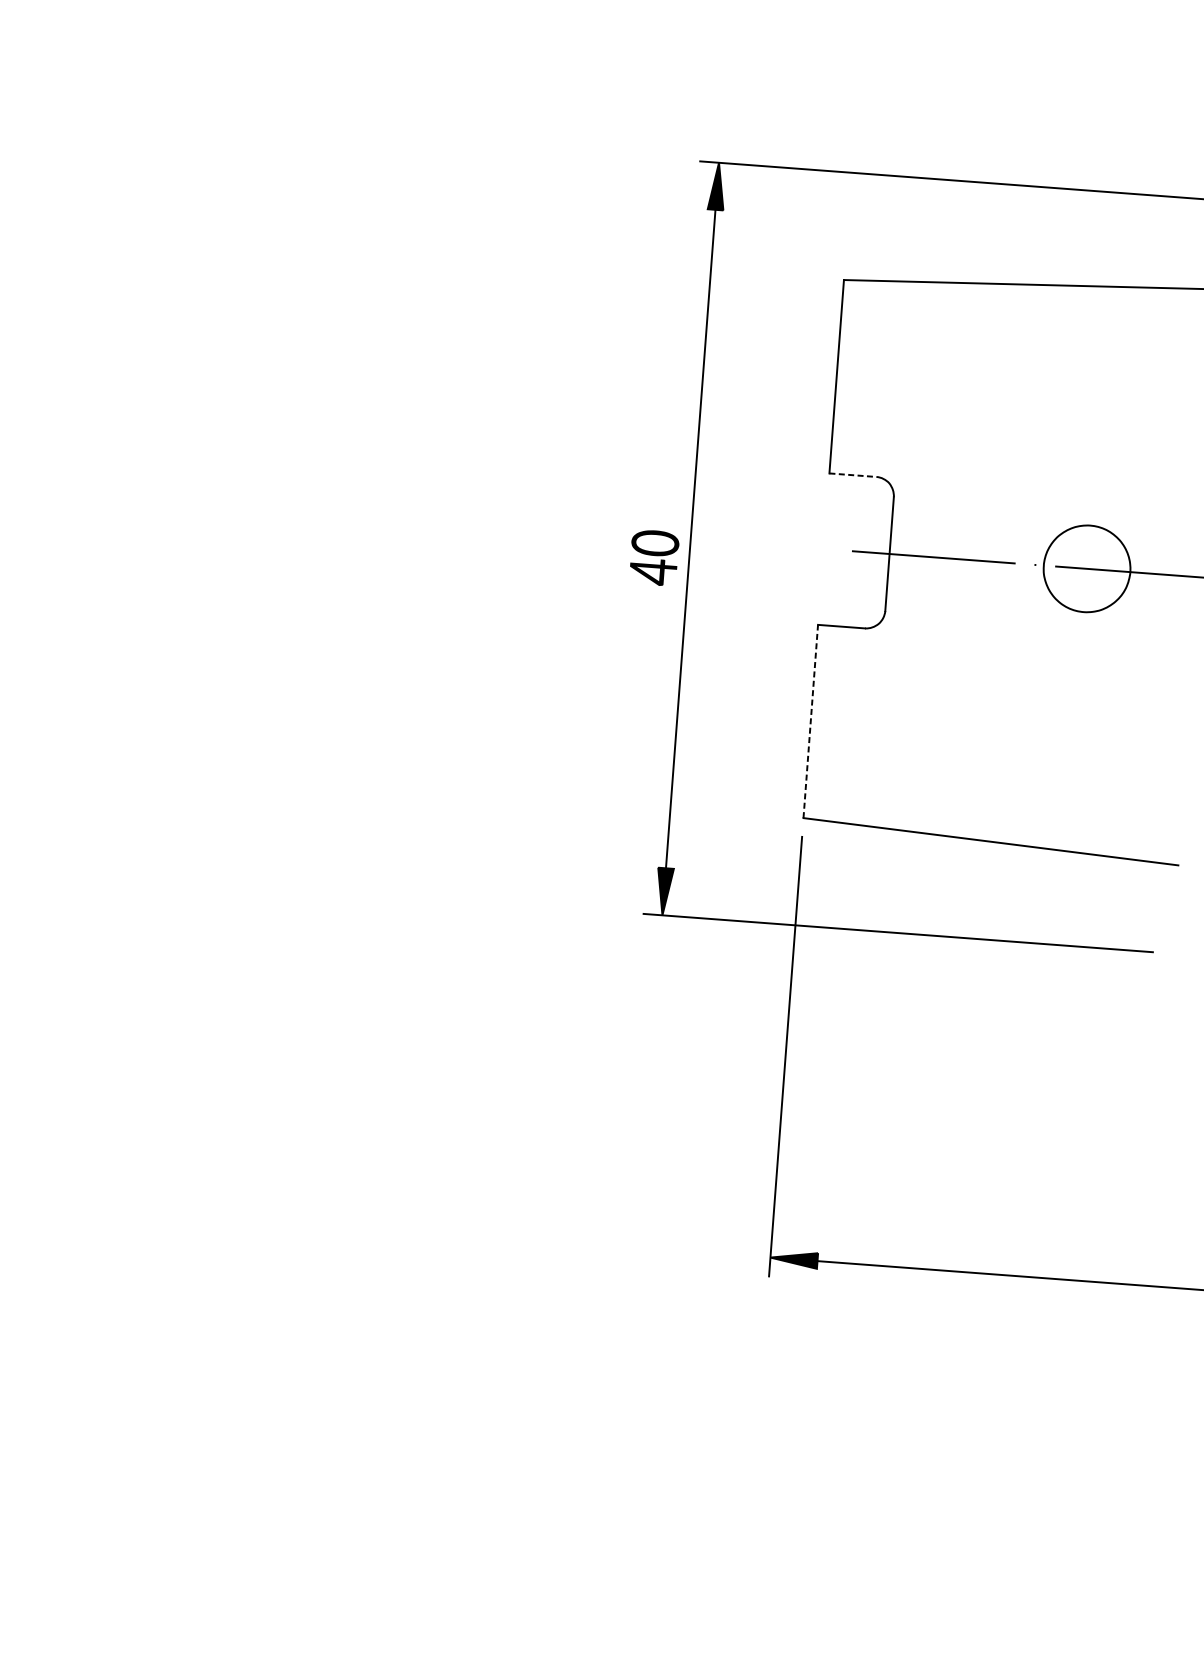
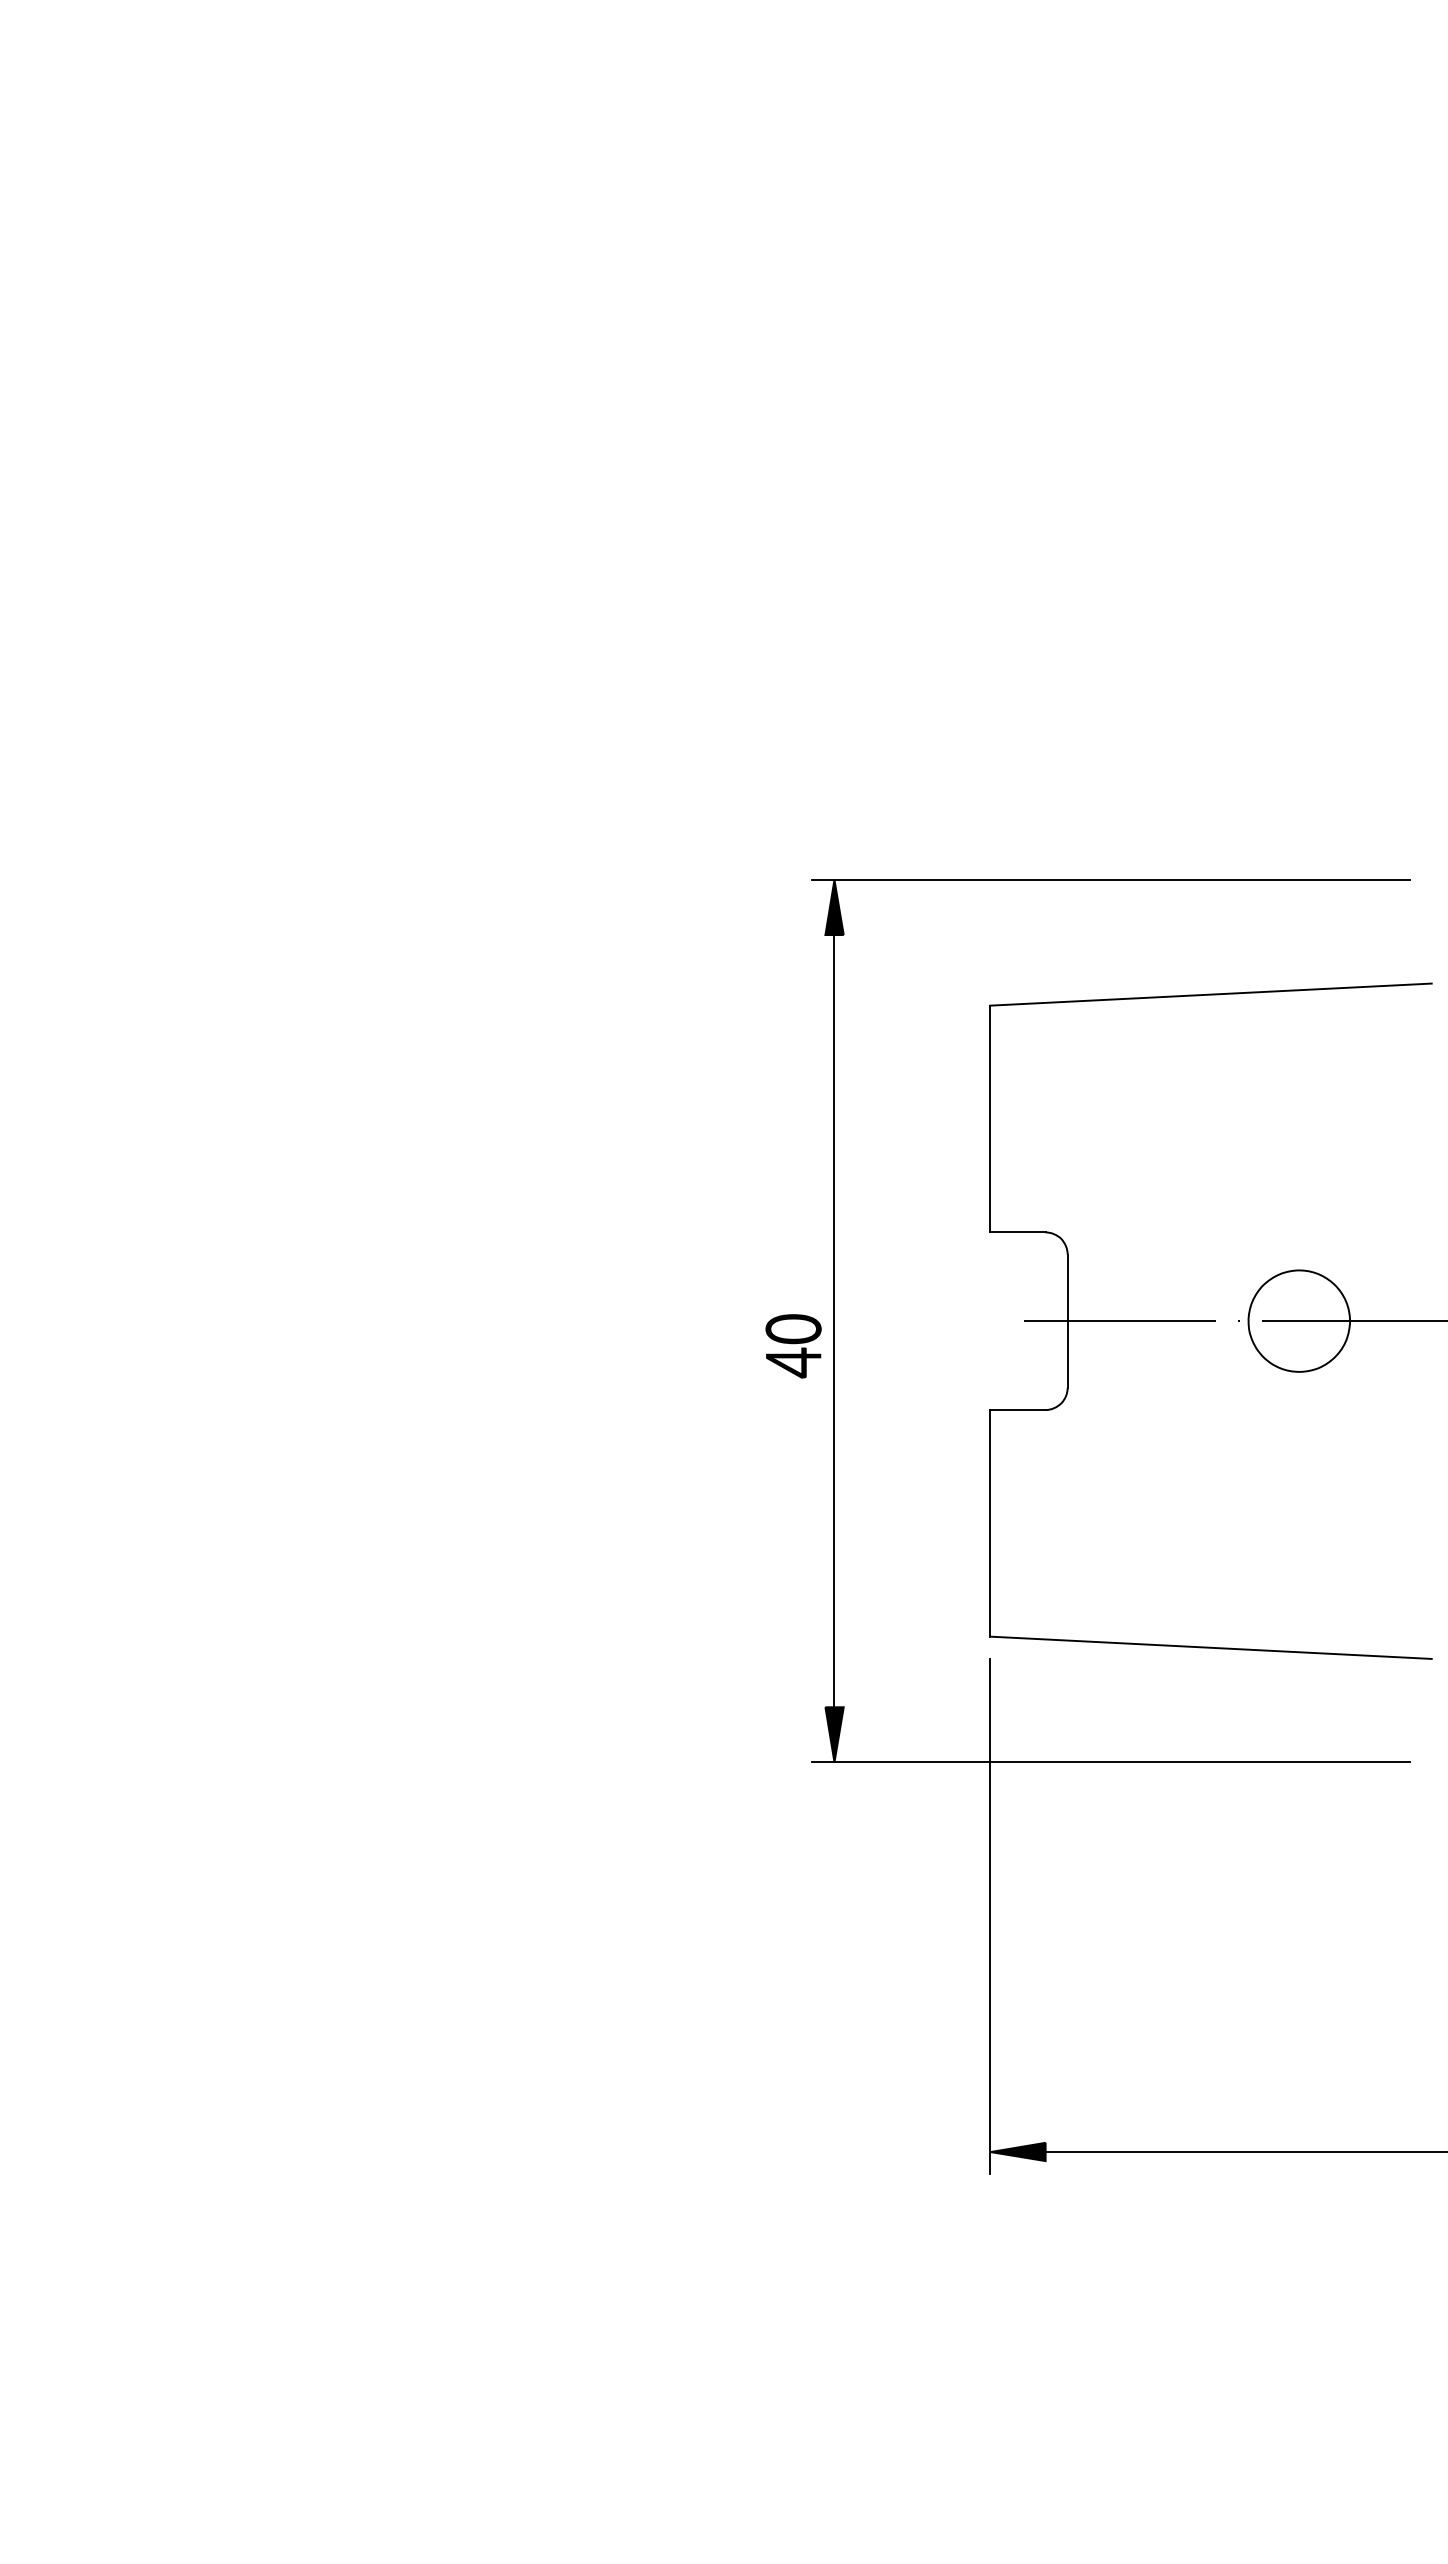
line: (853, 475) -> (1018, 1232), dashed -> solid
line: (810, 720) -> (990, 1522), dashed -> solid

